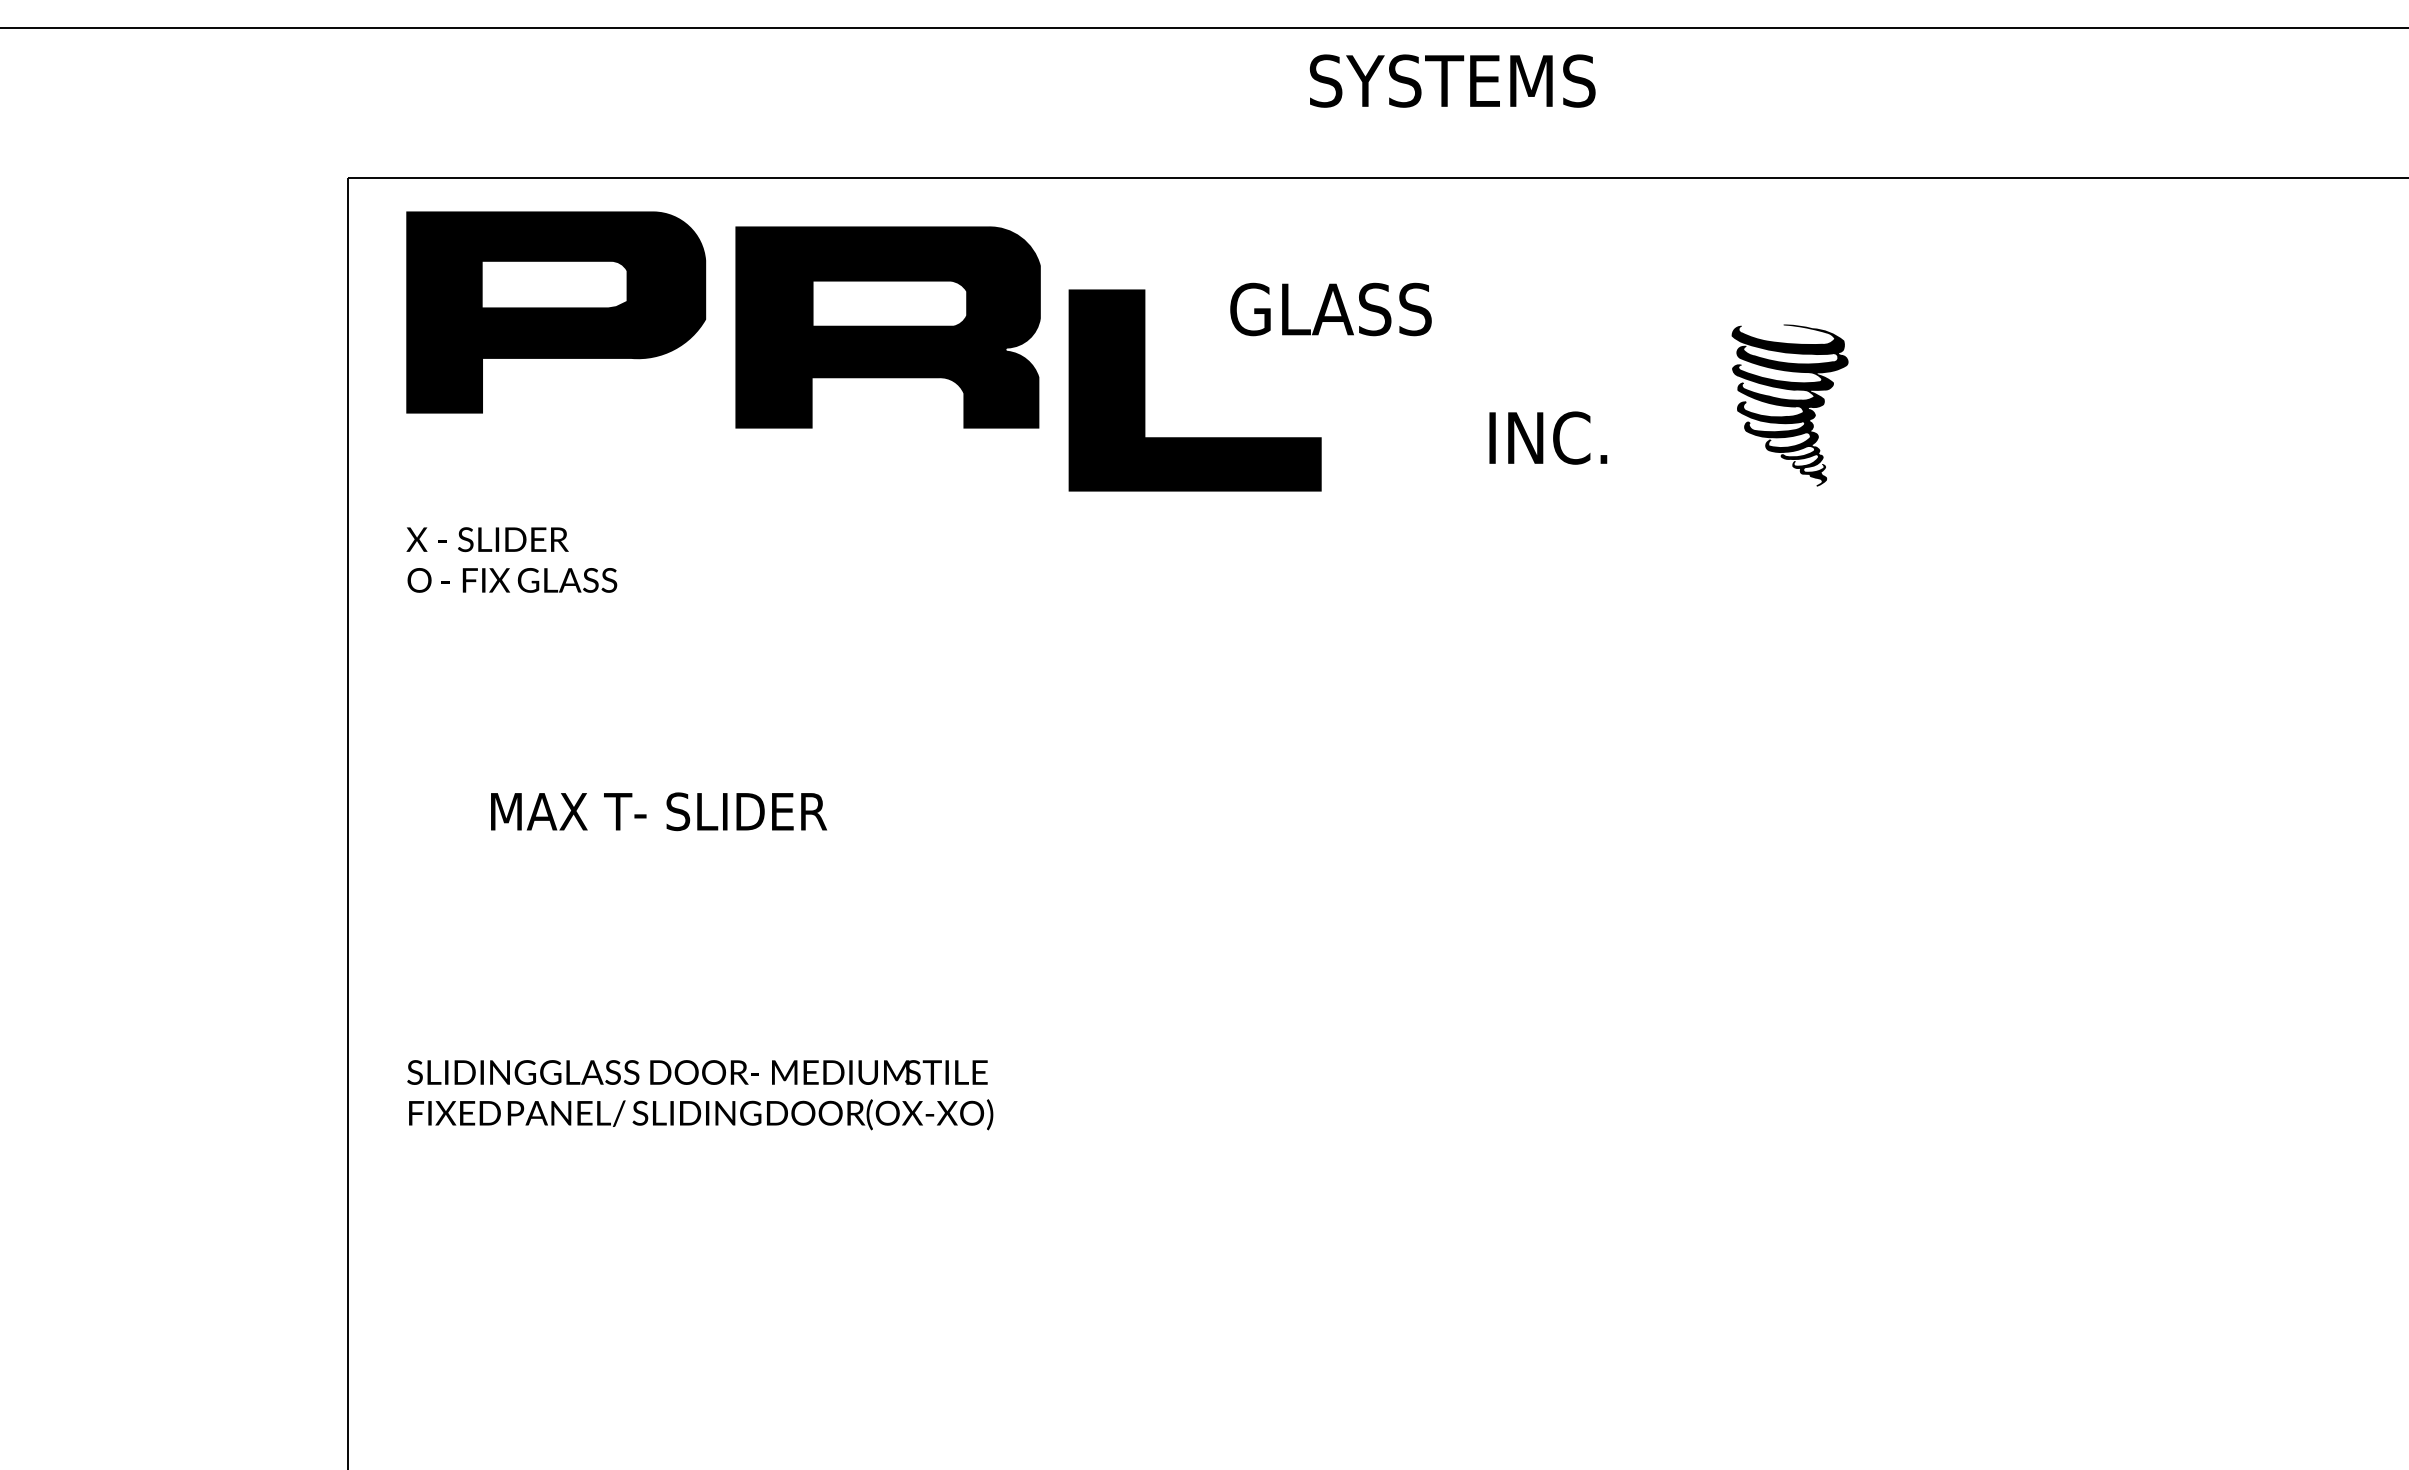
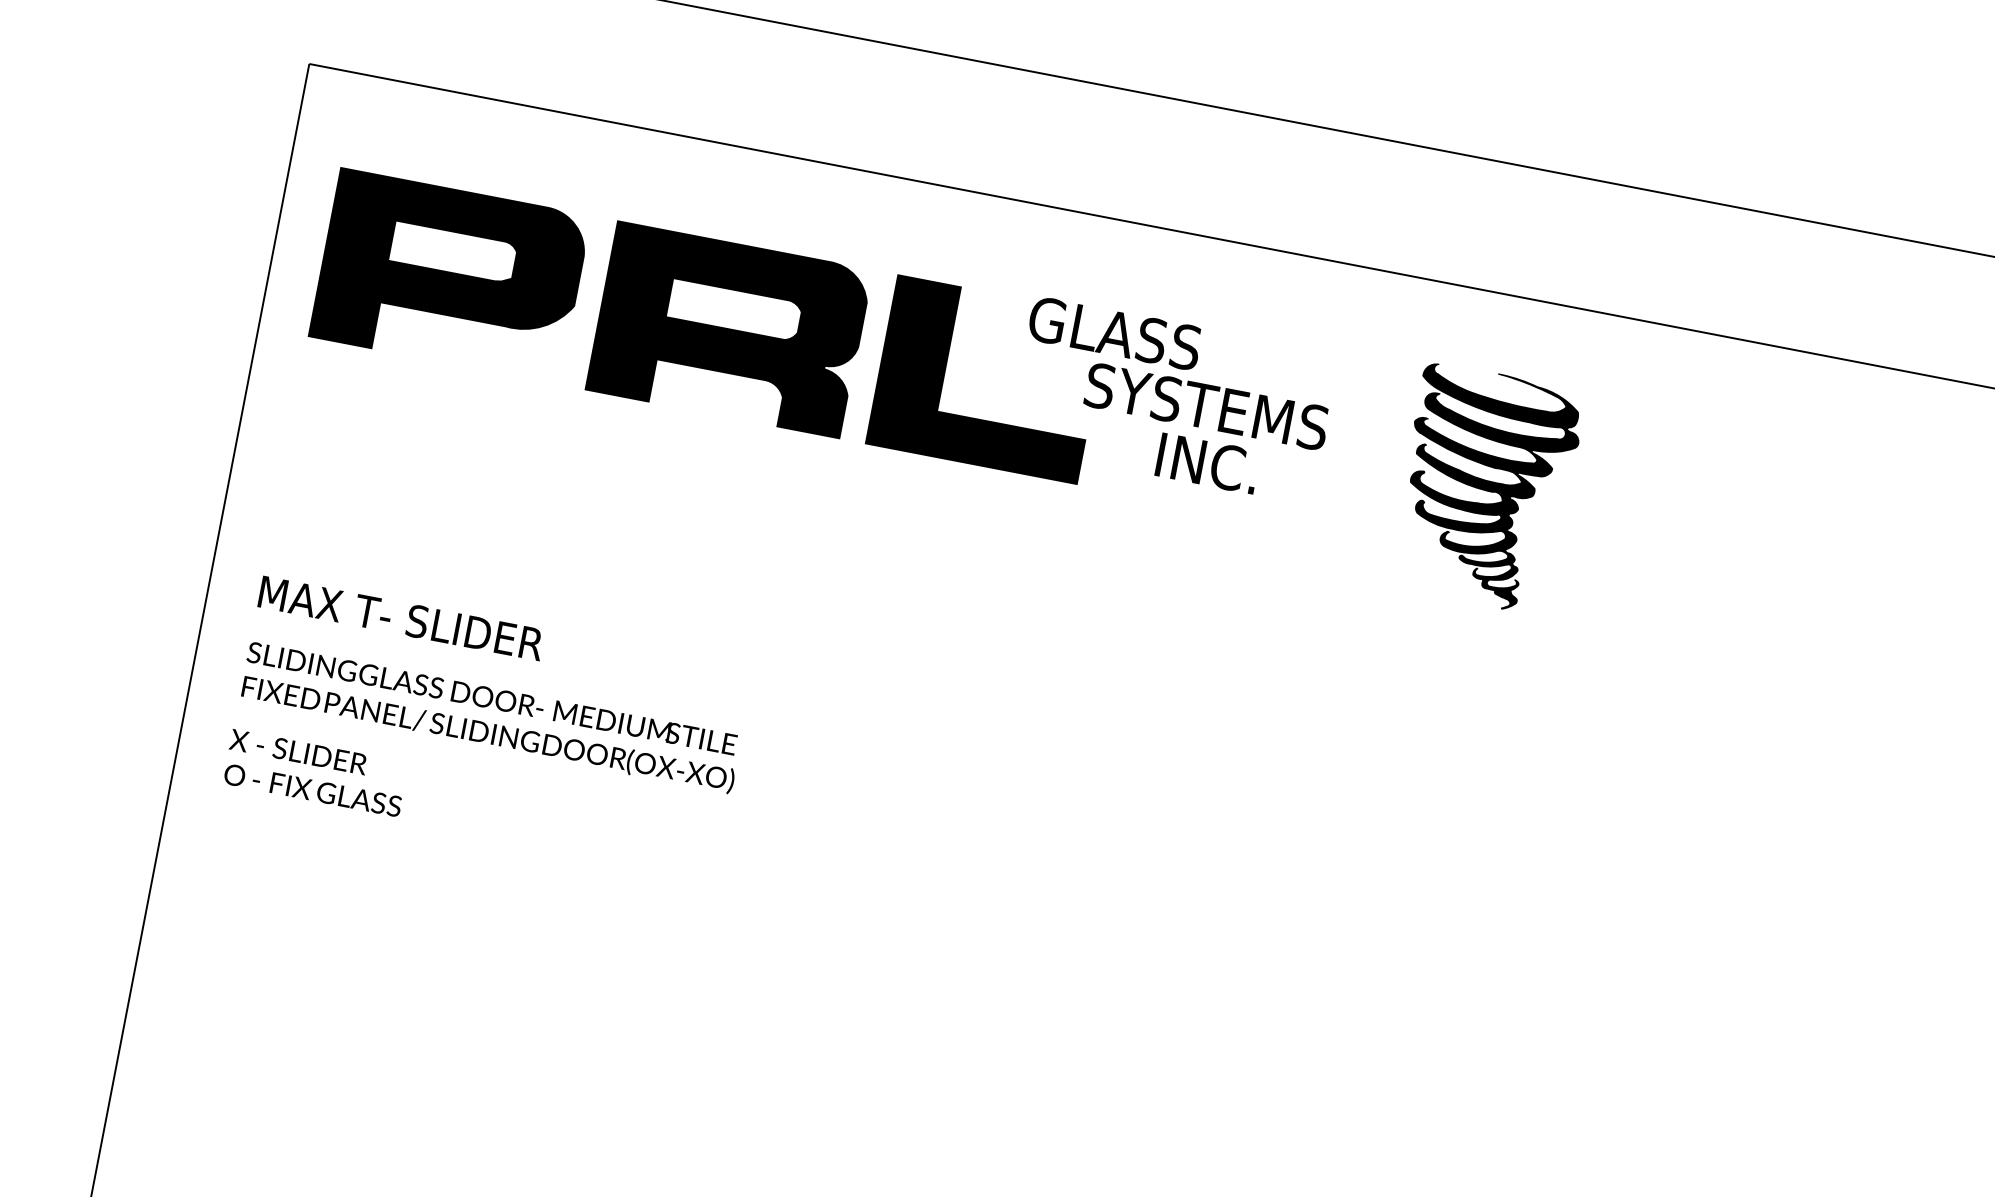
text: (1452, 80) -> (1206, 406), moved
part: (556, 312) -> (450, 276), moved
part: (887, 327) -> (728, 329), moved
part: (1789, 405) -> (1484, 488), size x1.67
text: (1548, 437) -> (1208, 463), moved
text: (511, 559) -> (315, 772), moved
text: (659, 811) -> (401, 618), moved
text: (700, 1095) -> (490, 718), moved

